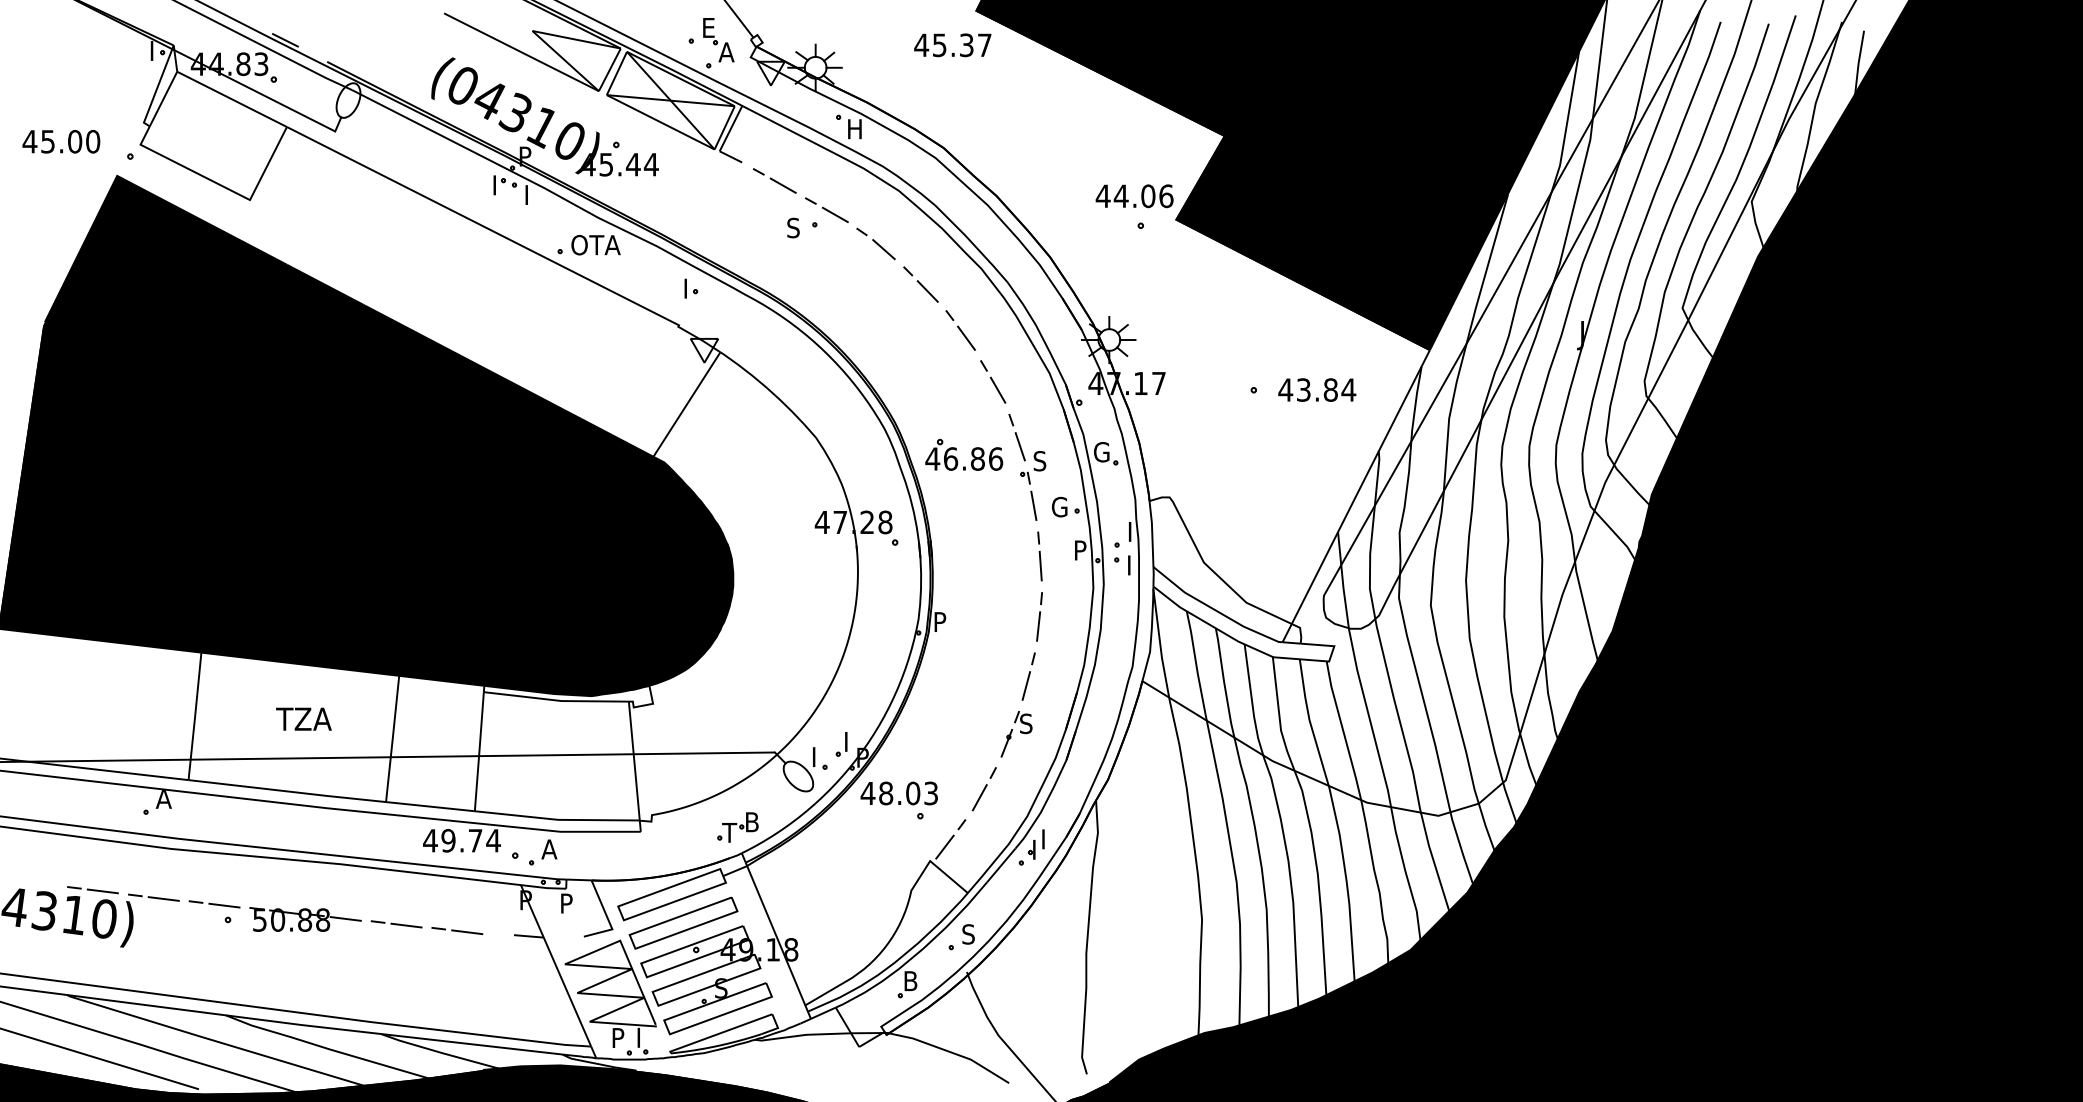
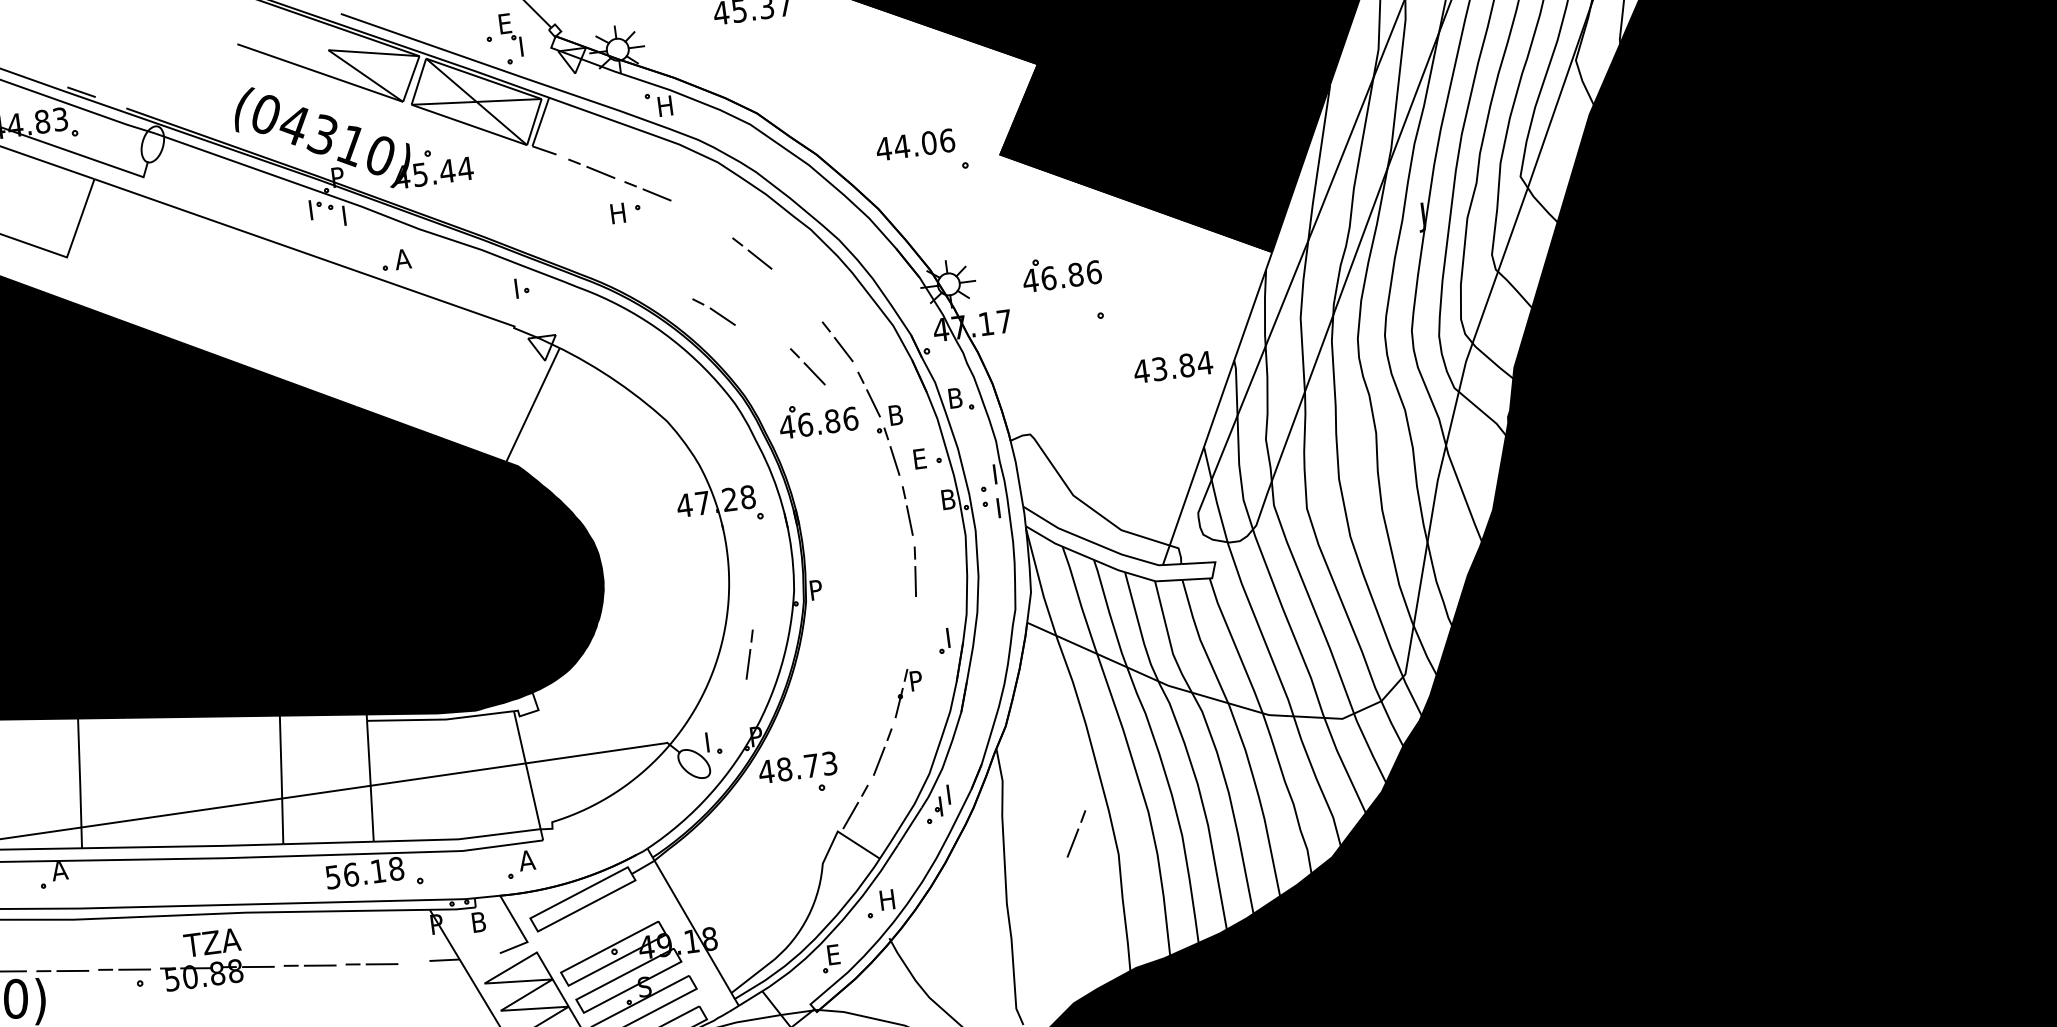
text: (726, 52) -> (526, 46), A -> I
text: (1134, 196) -> (915, 145), moved
text: (794, 227) -> (617, 212), S -> H
part: (875, 243) -> (713, 311), moved
text: (595, 244) -> (420, 256), OTA -> A
line: (960, 330) -> (807, 366), moved
part: (1228, 342) -> (1068, 271), added
text: (1317, 389) -> (1173, 366), moved
text: (1101, 452) -> (955, 398), G -> B
text: (1040, 461) -> (895, 415), S -> B
text: (1059, 506) -> (920, 458), G -> E
text: (1082, 550) -> (949, 499), P -> B
line: (1028, 676) -> (749, 654), moved
text: (303, 718) -> (211, 941), moved
text: (1026, 723) -> (916, 680), S -> P
part: (841, 744) -> (943, 641), moved
text: (913, 793) -> (812, 765), 48.03 -> 48.73
part: (737, 827) -> (639, 823), removed
text: (462, 840) -> (365, 872), 49.74 -> 56.18
part: (543, 852) -> (521, 864), moved
line: (1162, 894) -> (1075, 834), added
text: (568, 903) -> (480, 921), P -> B
part: (683, 922) -> (598, 925), removed
text: (969, 934) -> (886, 900), S -> H
text: (914, 981) -> (837, 954), B -> E

